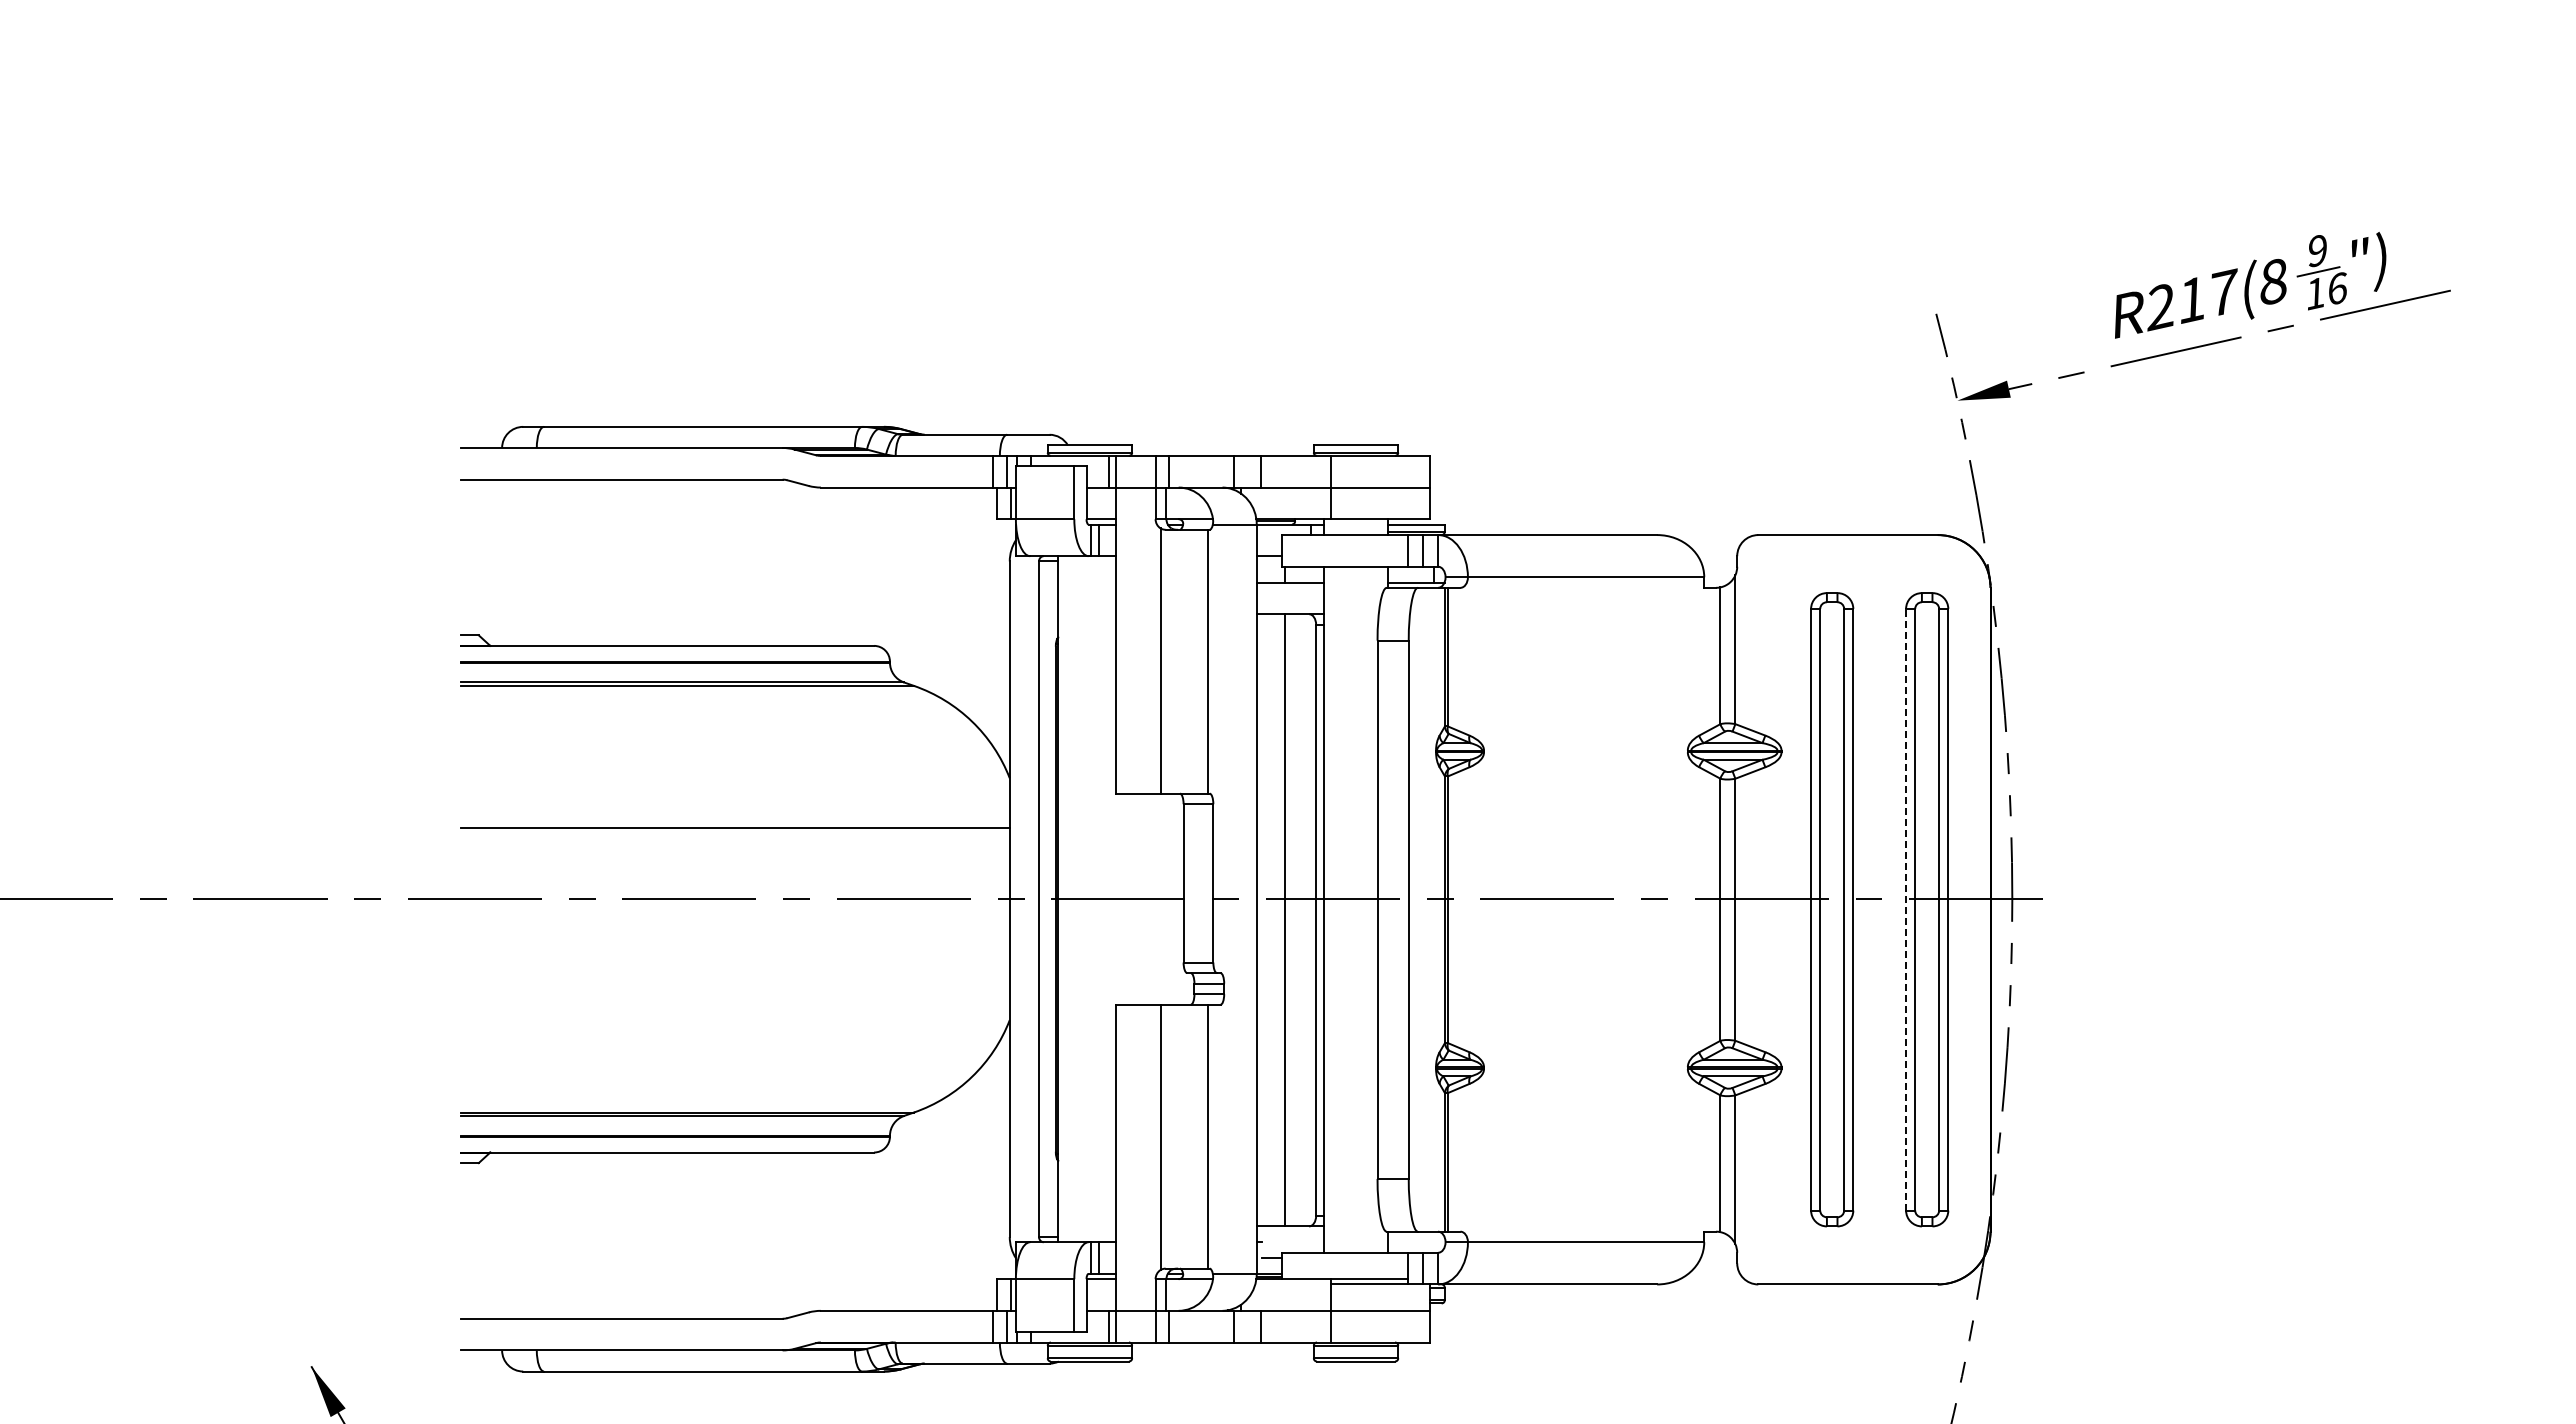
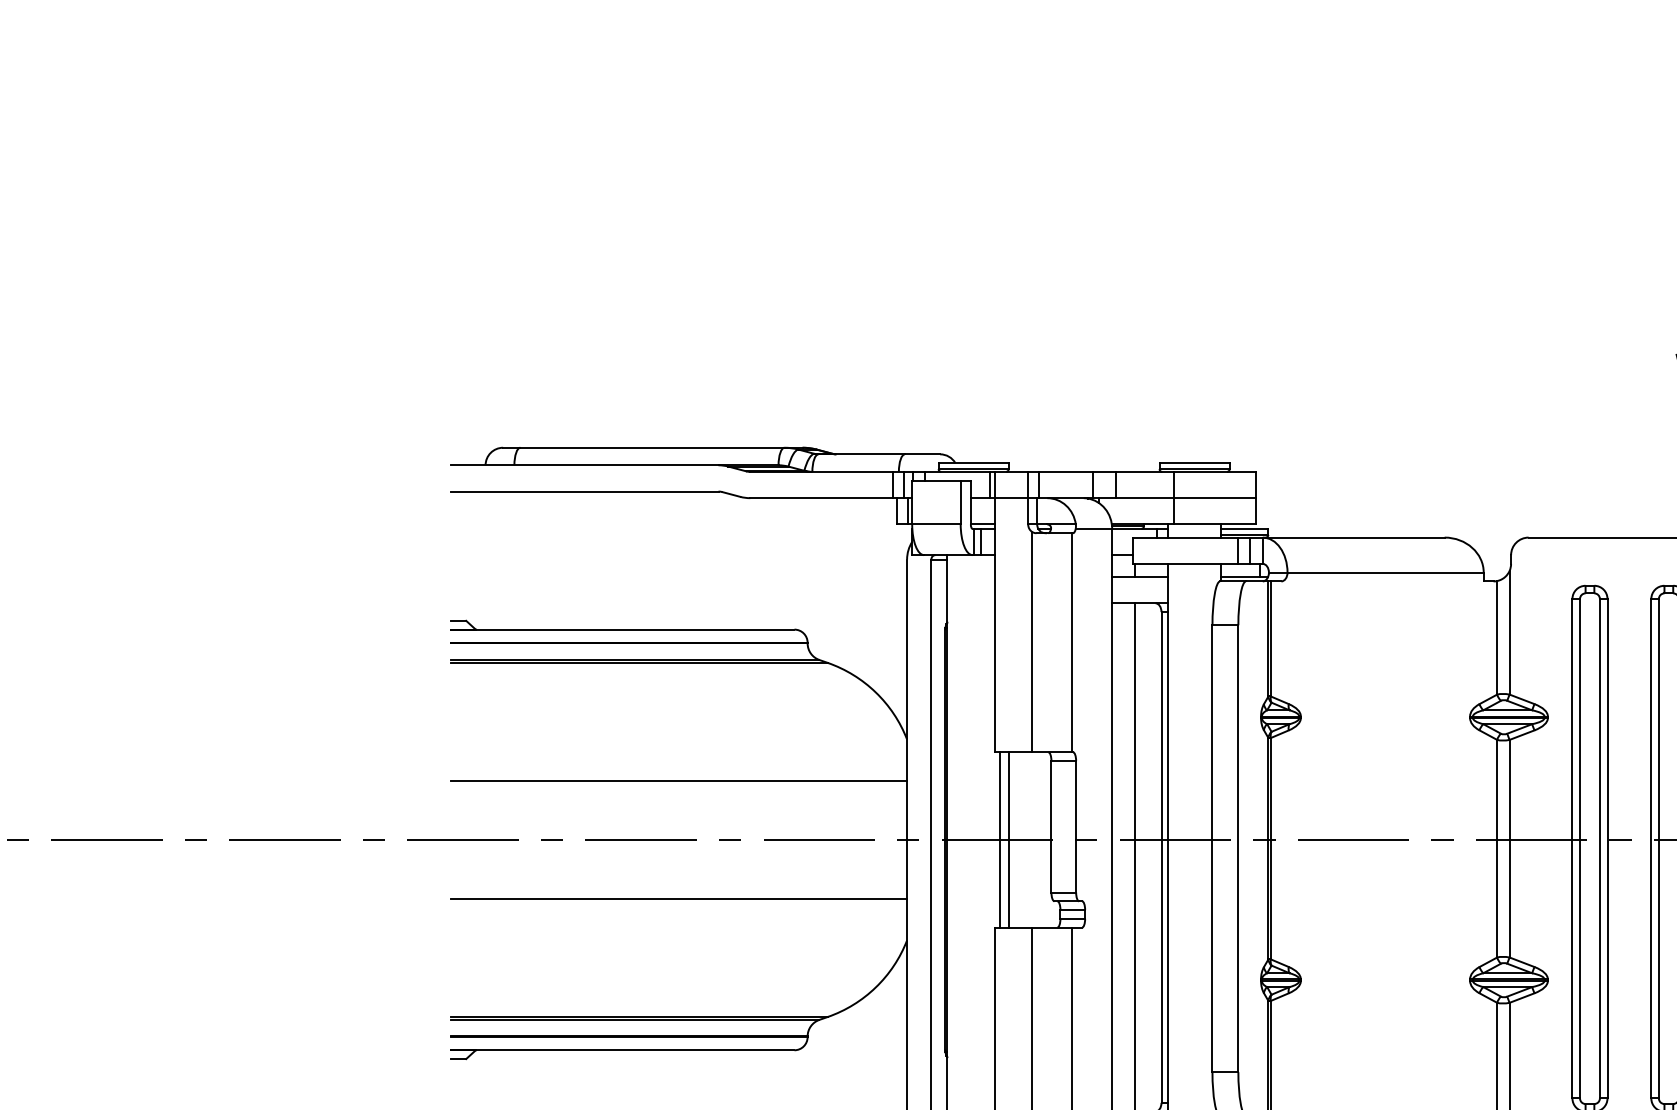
line: (1121, 898) -> (999, 839), added
line: (1132, 898) -> (1009, 839), added
line: (1906, 909) -> (1651, 848), dashed -> solid
line: (734, 970) -> (678, 899), added

